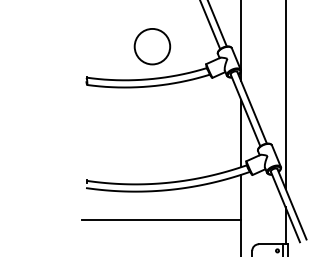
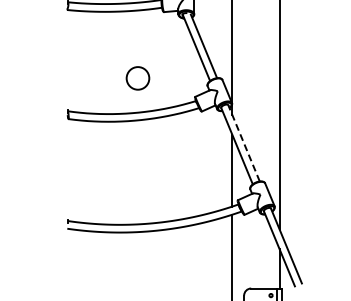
circle: (151, 46) -> (137, 78), size x0.6
line: (251, 106) -> (243, 142), solid -> dashed
line: (161, 219) -> (147, 262), removed

